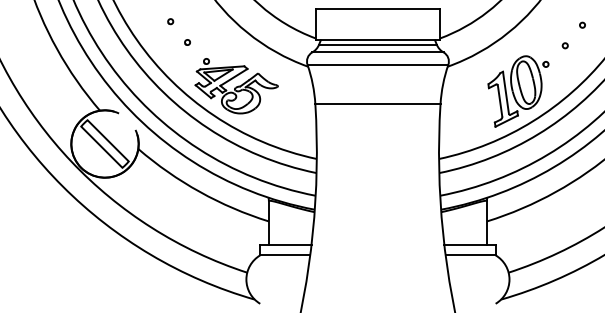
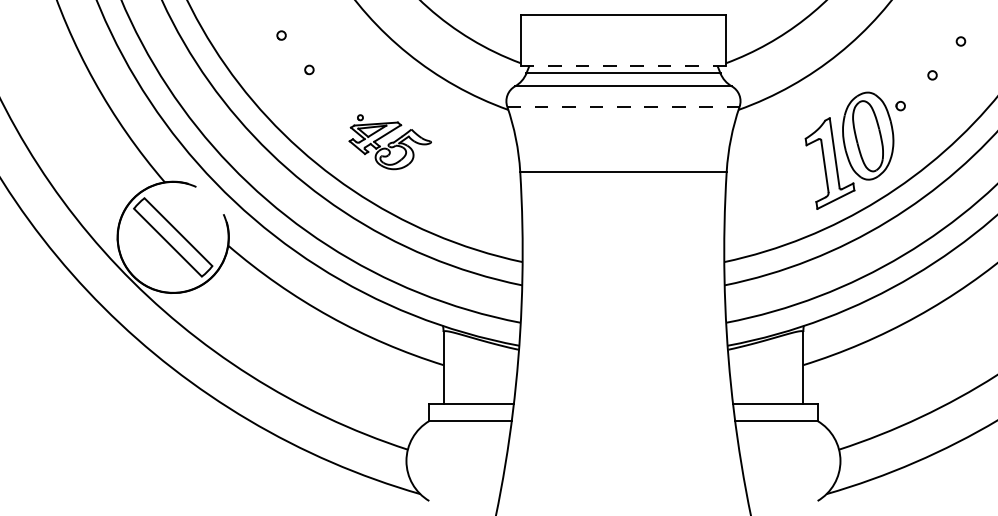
line: (377, 40) -> (622, 66), solid -> dashed
line: (378, 64) -> (624, 106), solid -> dashed
part: (236, 86) -> (390, 142), size x0.6

